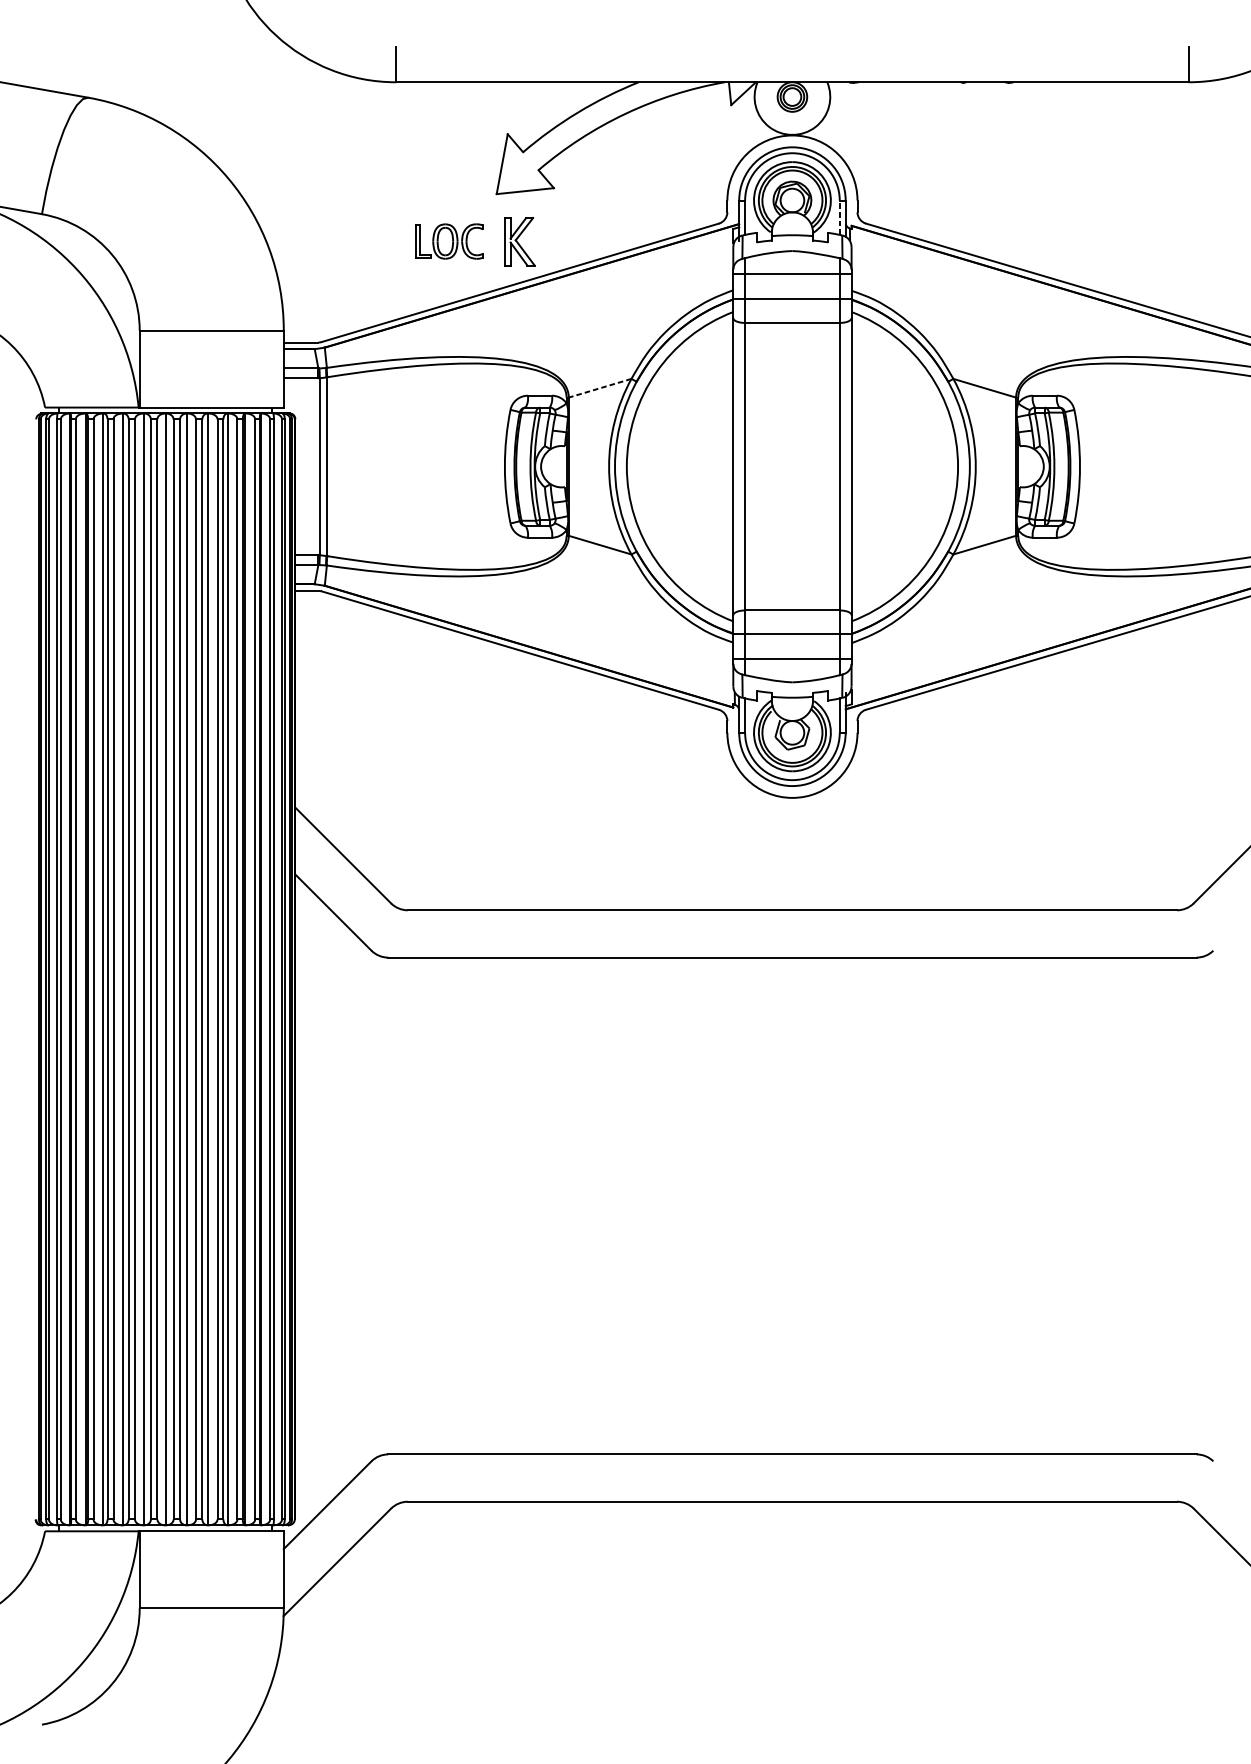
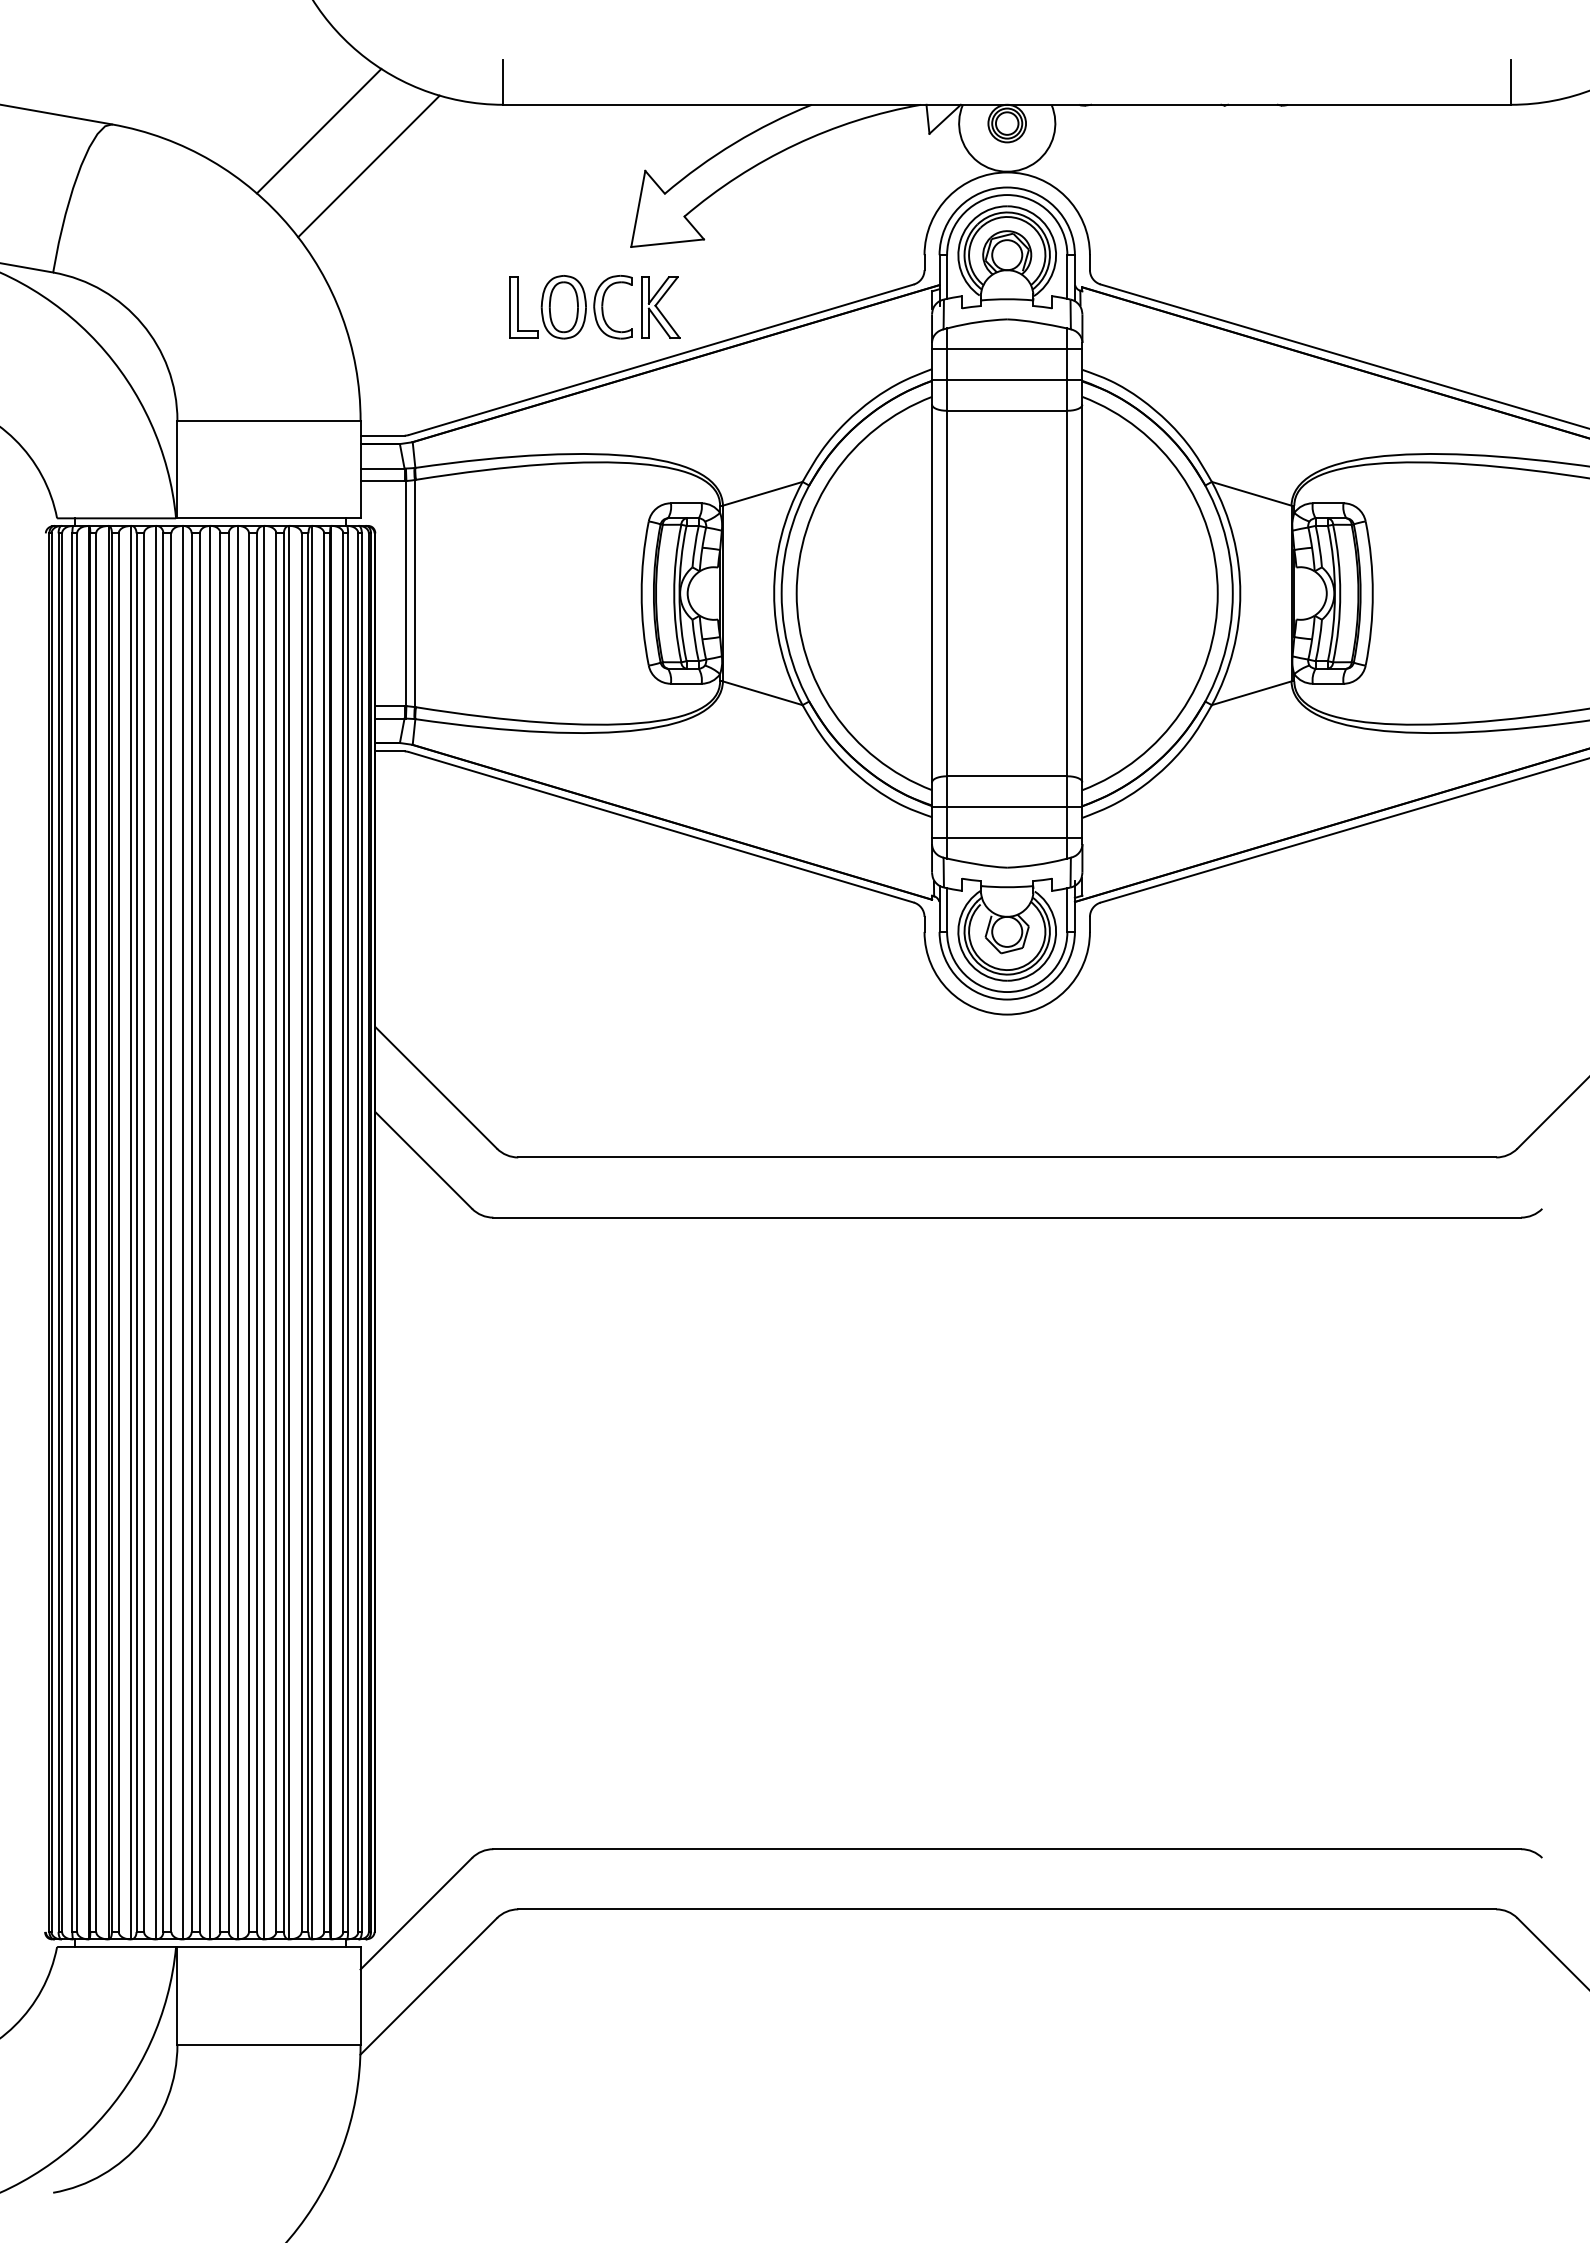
line: (250, 102) -> (318, 130), added
line: (290, 130) -> (368, 166), added
line: (839, 218) -> (1067, 277), dashed -> solid
part: (448, 241) -> (570, 307), size x1.43
line: (599, 388) -> (762, 493), dashed -> solid

